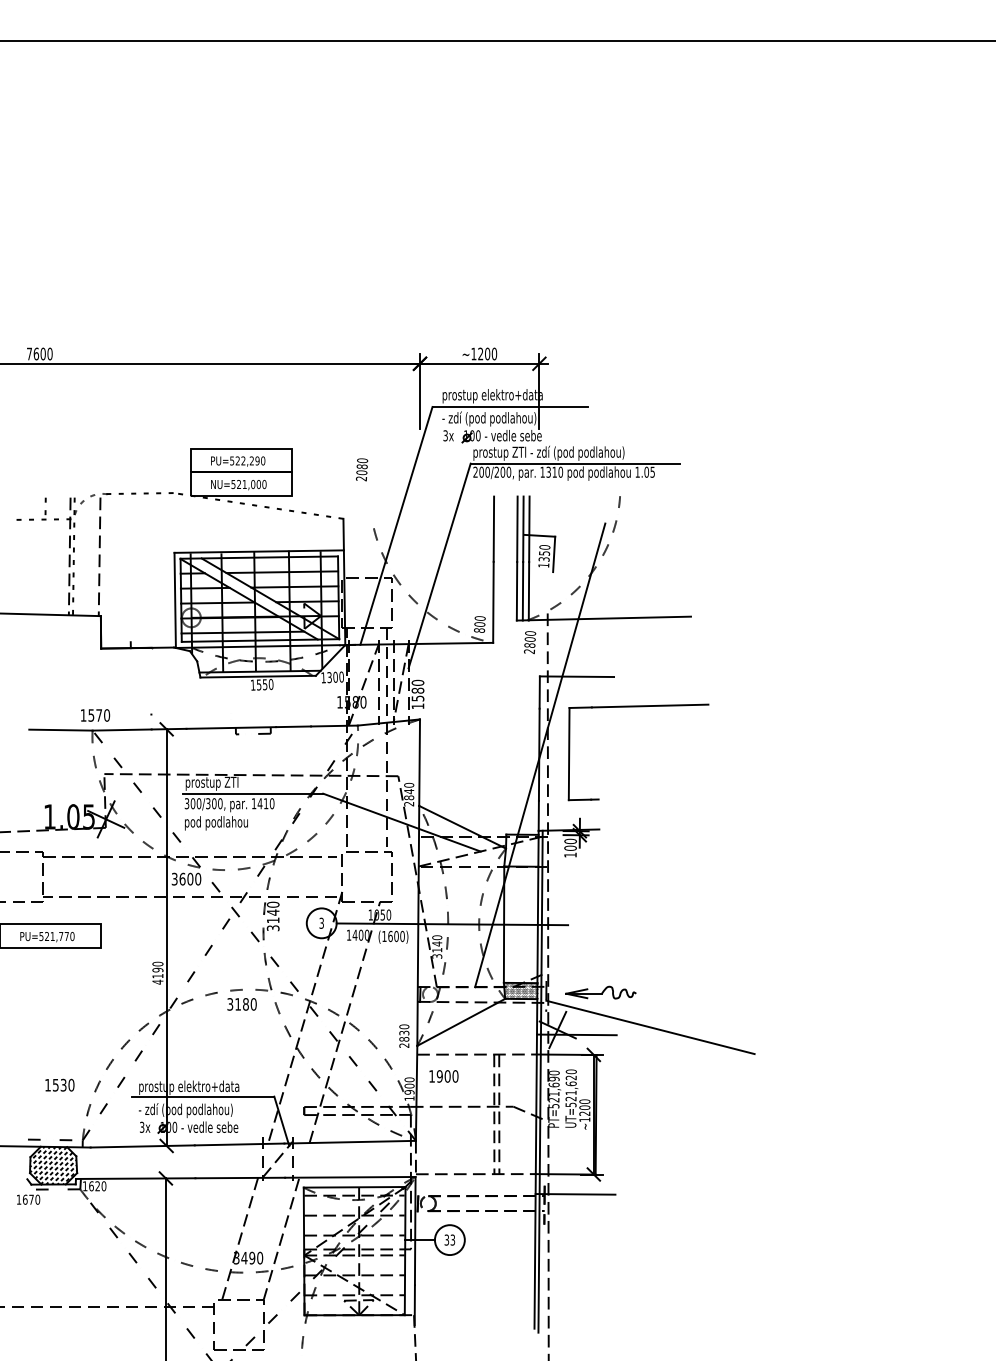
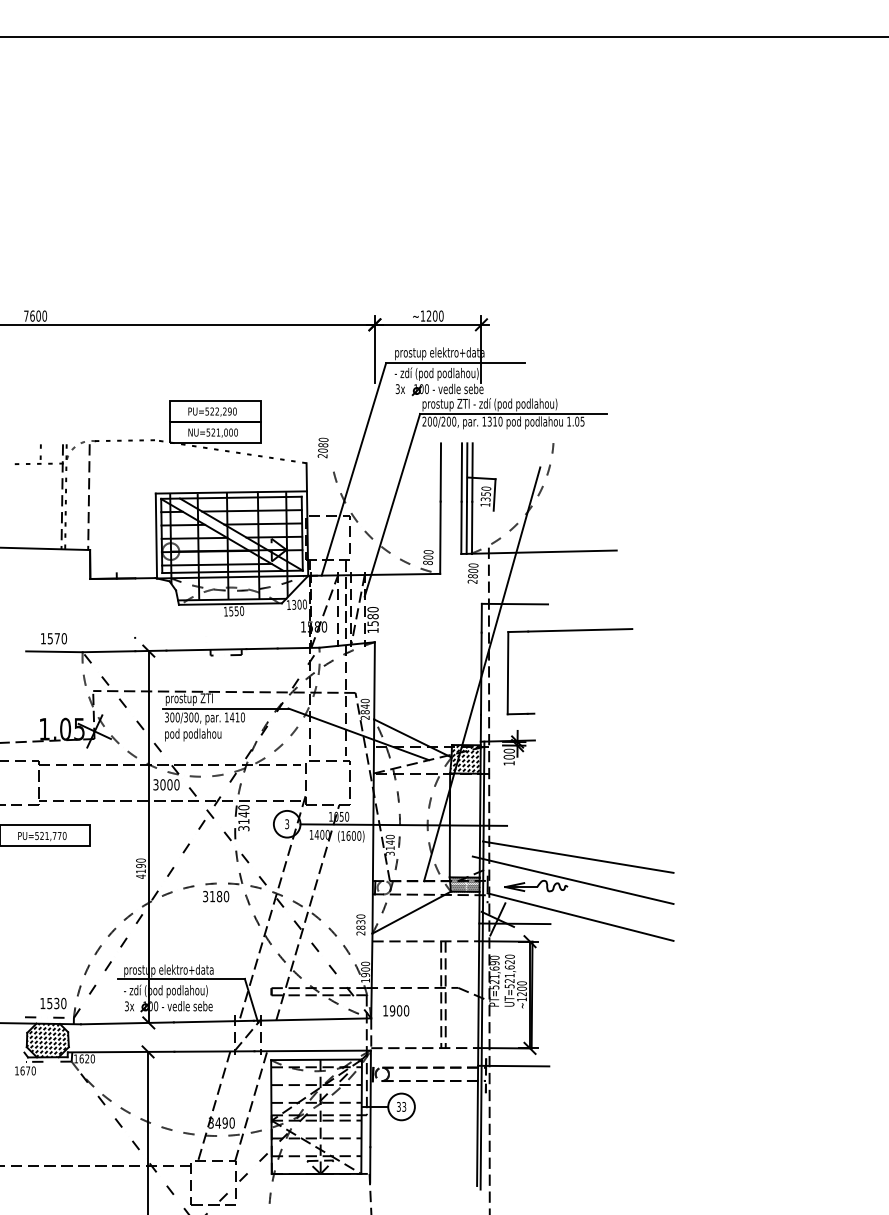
text: (362, 469) -> (323, 447), moved
text: (95, 715) -> (54, 638), moved
hatch: (521, 850) -> (465, 759), added
text: (182, 878) -> (162, 784), 3600 -> 3000
line: (647, 959) -> (577, 856), added
line: (641, 985) -> (572, 879), added
text: (443, 1076) -> (395, 1010), moved
text: (59, 1084) -> (53, 1002), moved

